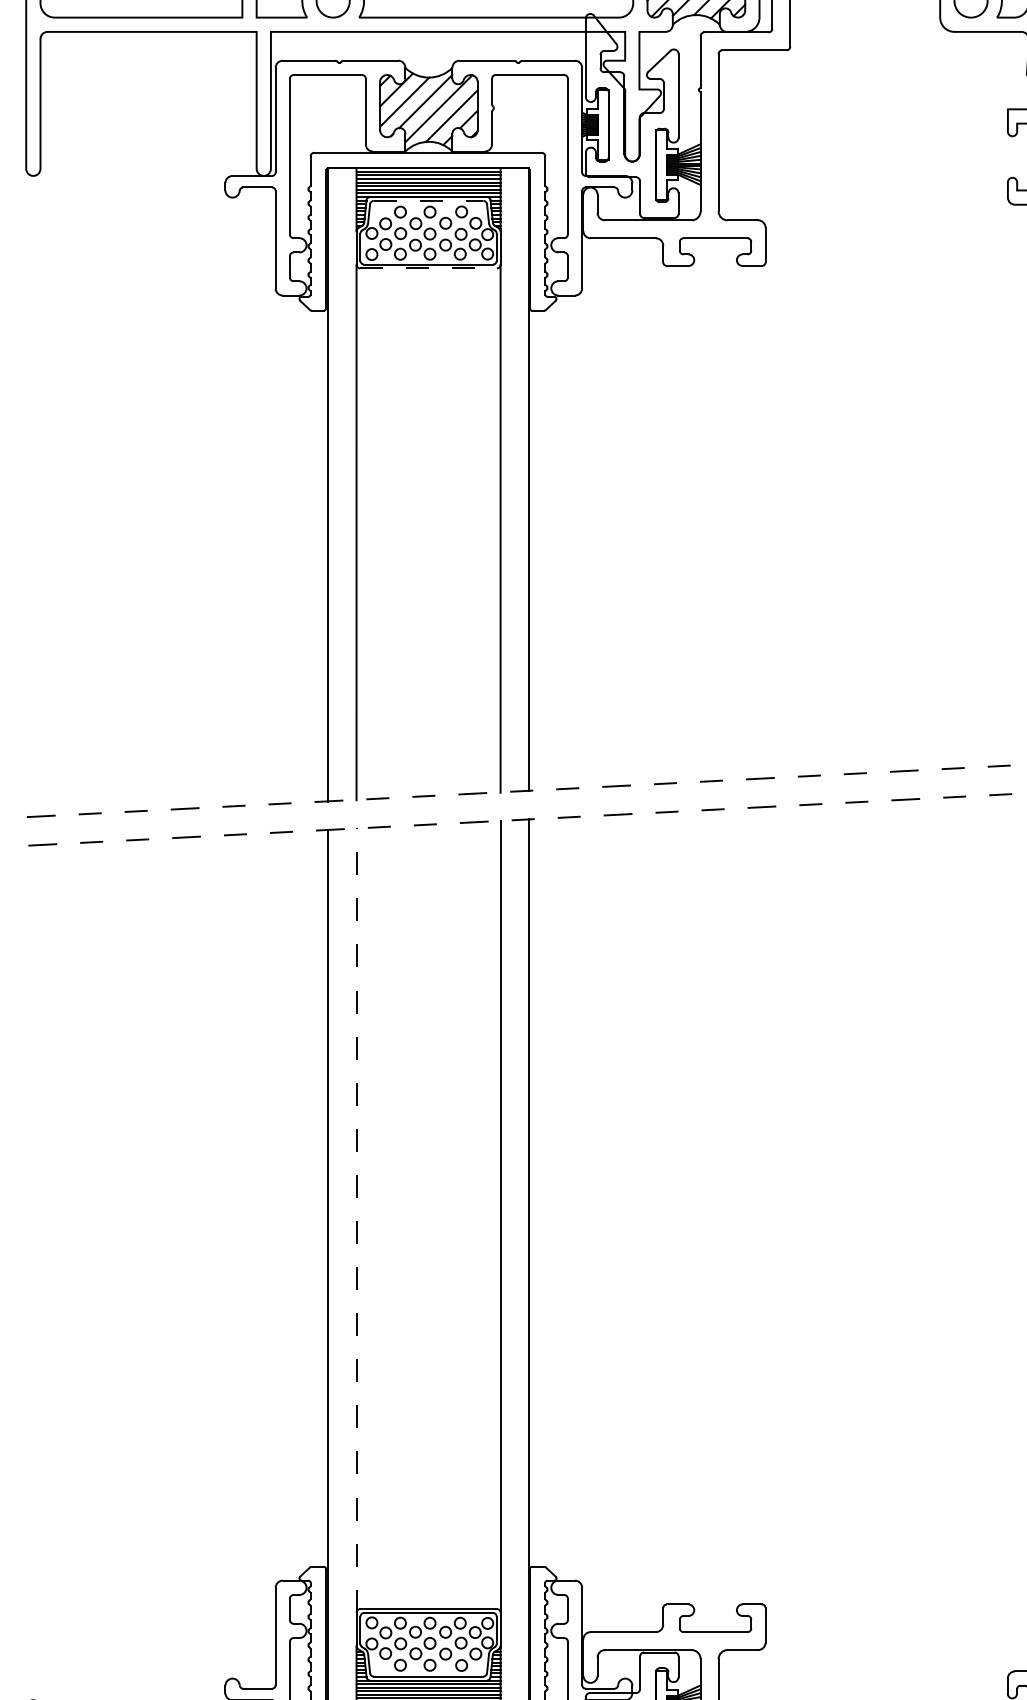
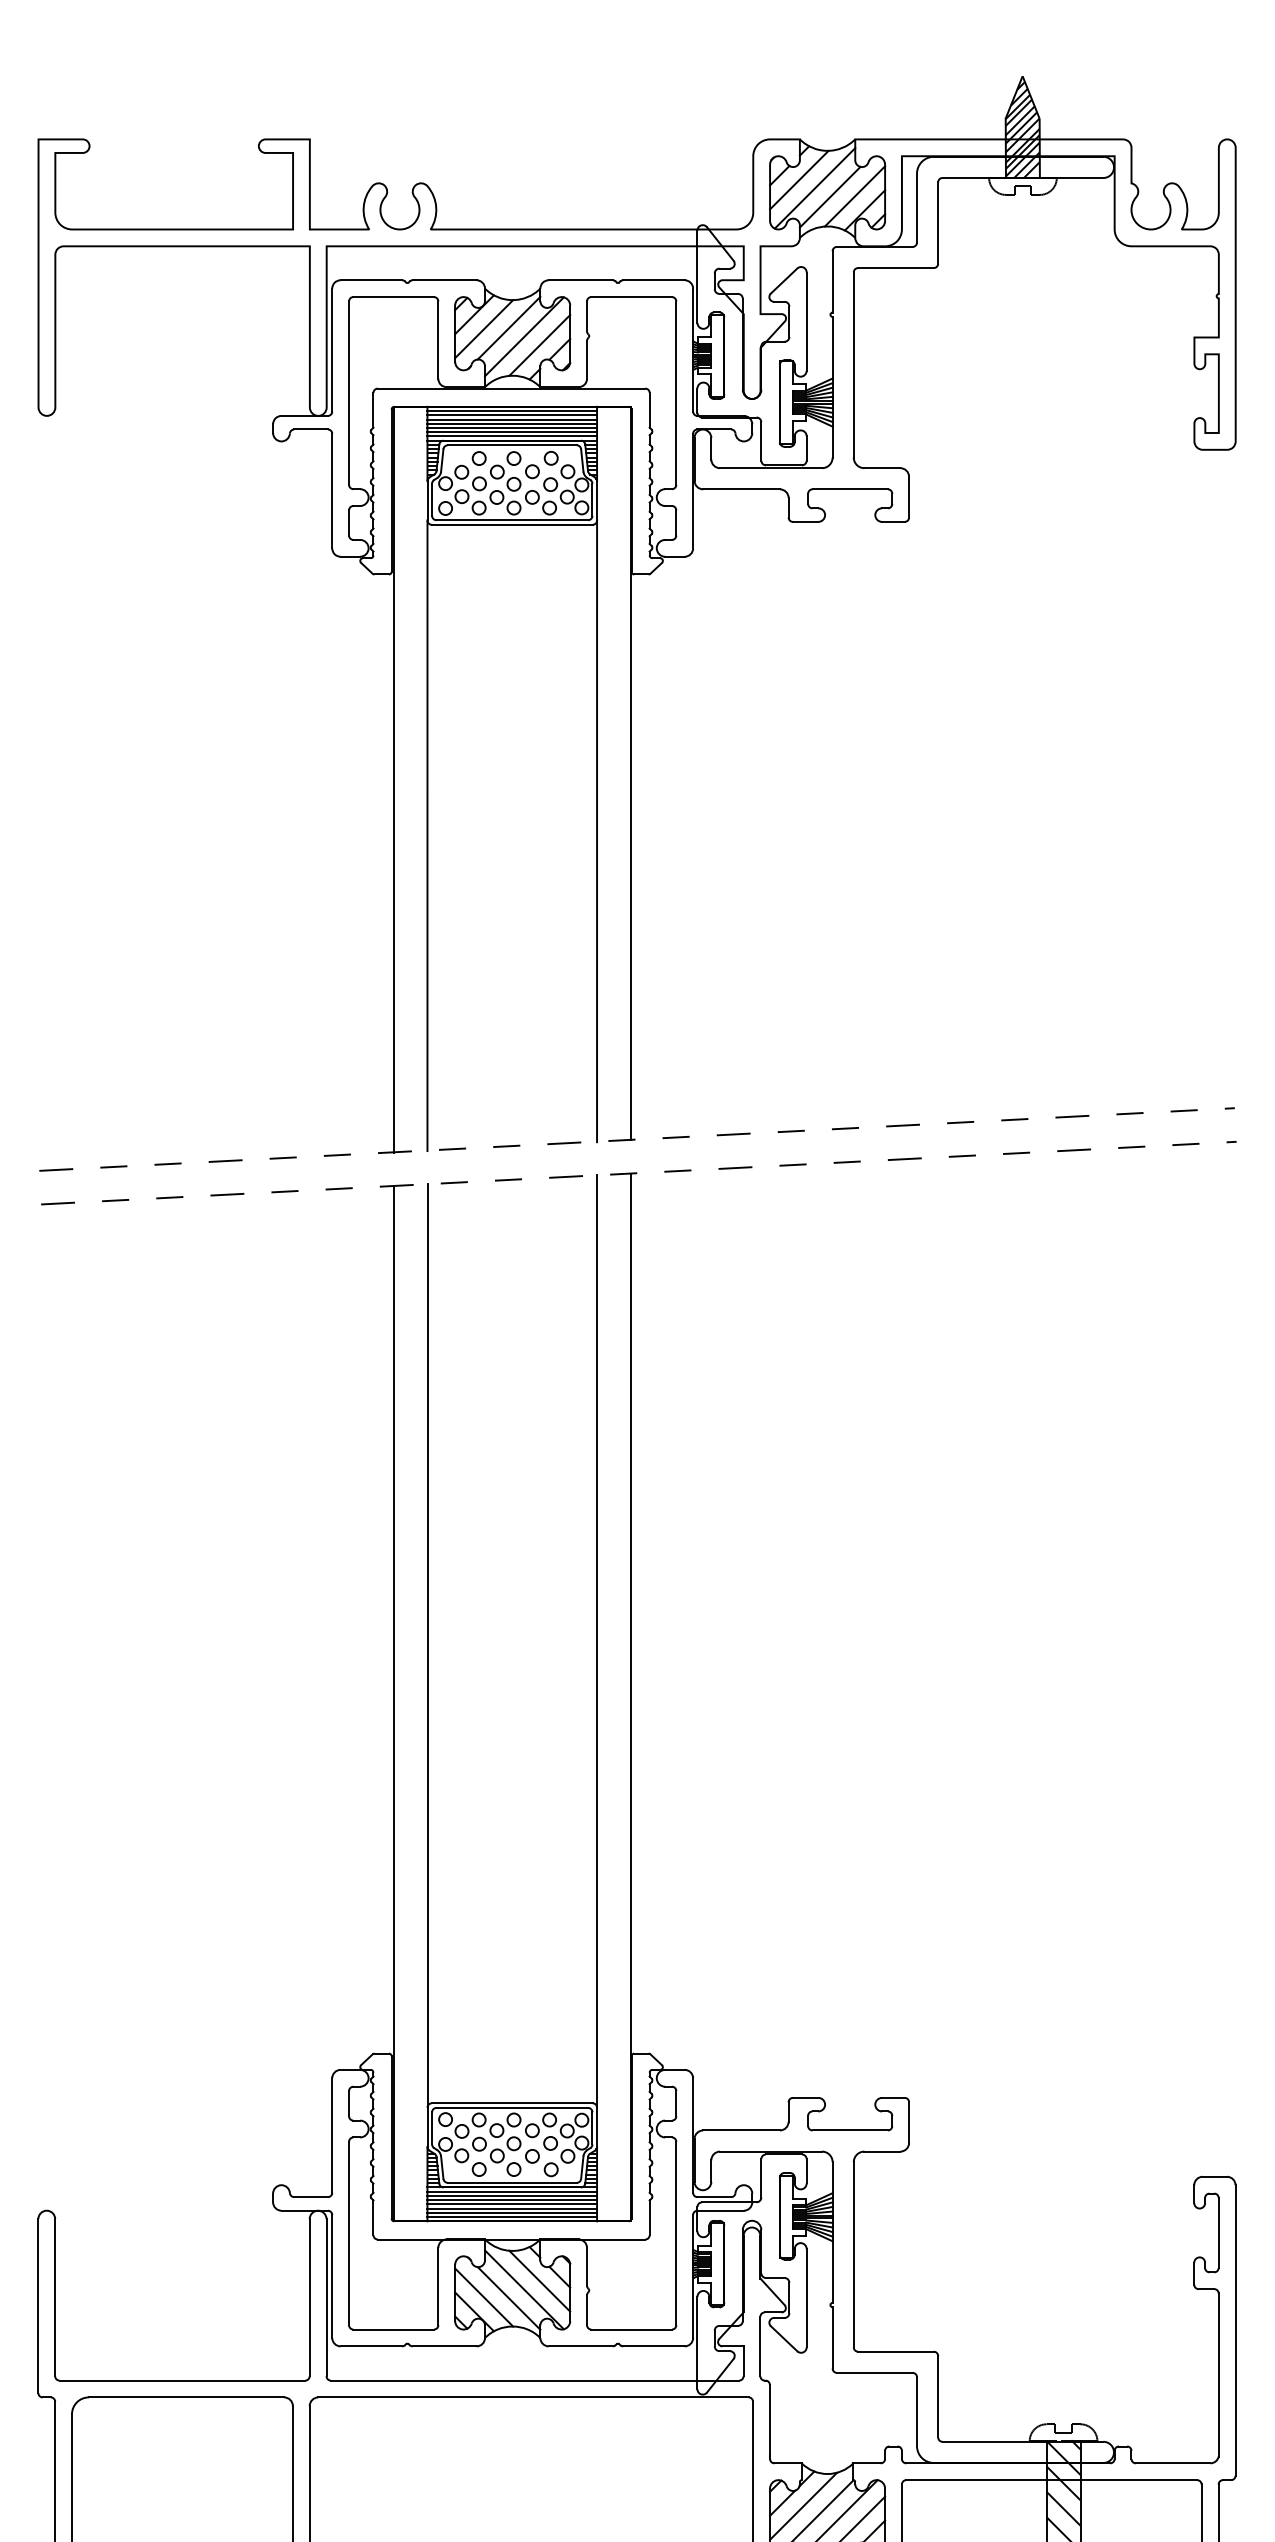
line: (428, 201) -> (512, 445), dashed -> solid
line: (428, 268) -> (512, 524), dashed -> solid
line: (356, 1220) -> (427, 1645), dashed -> solid

